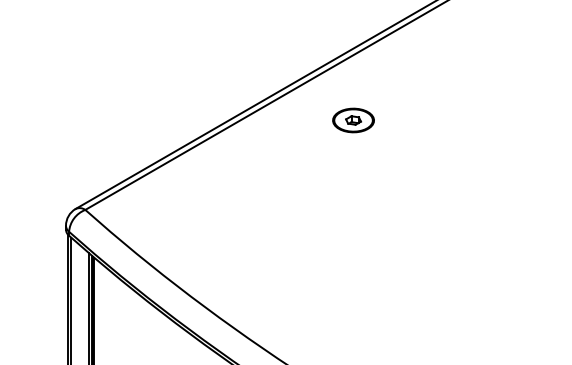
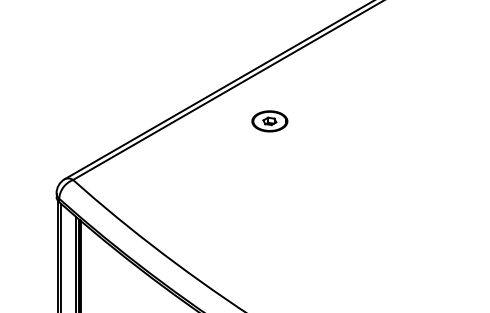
part: (353, 120) -> (269, 121), moved

